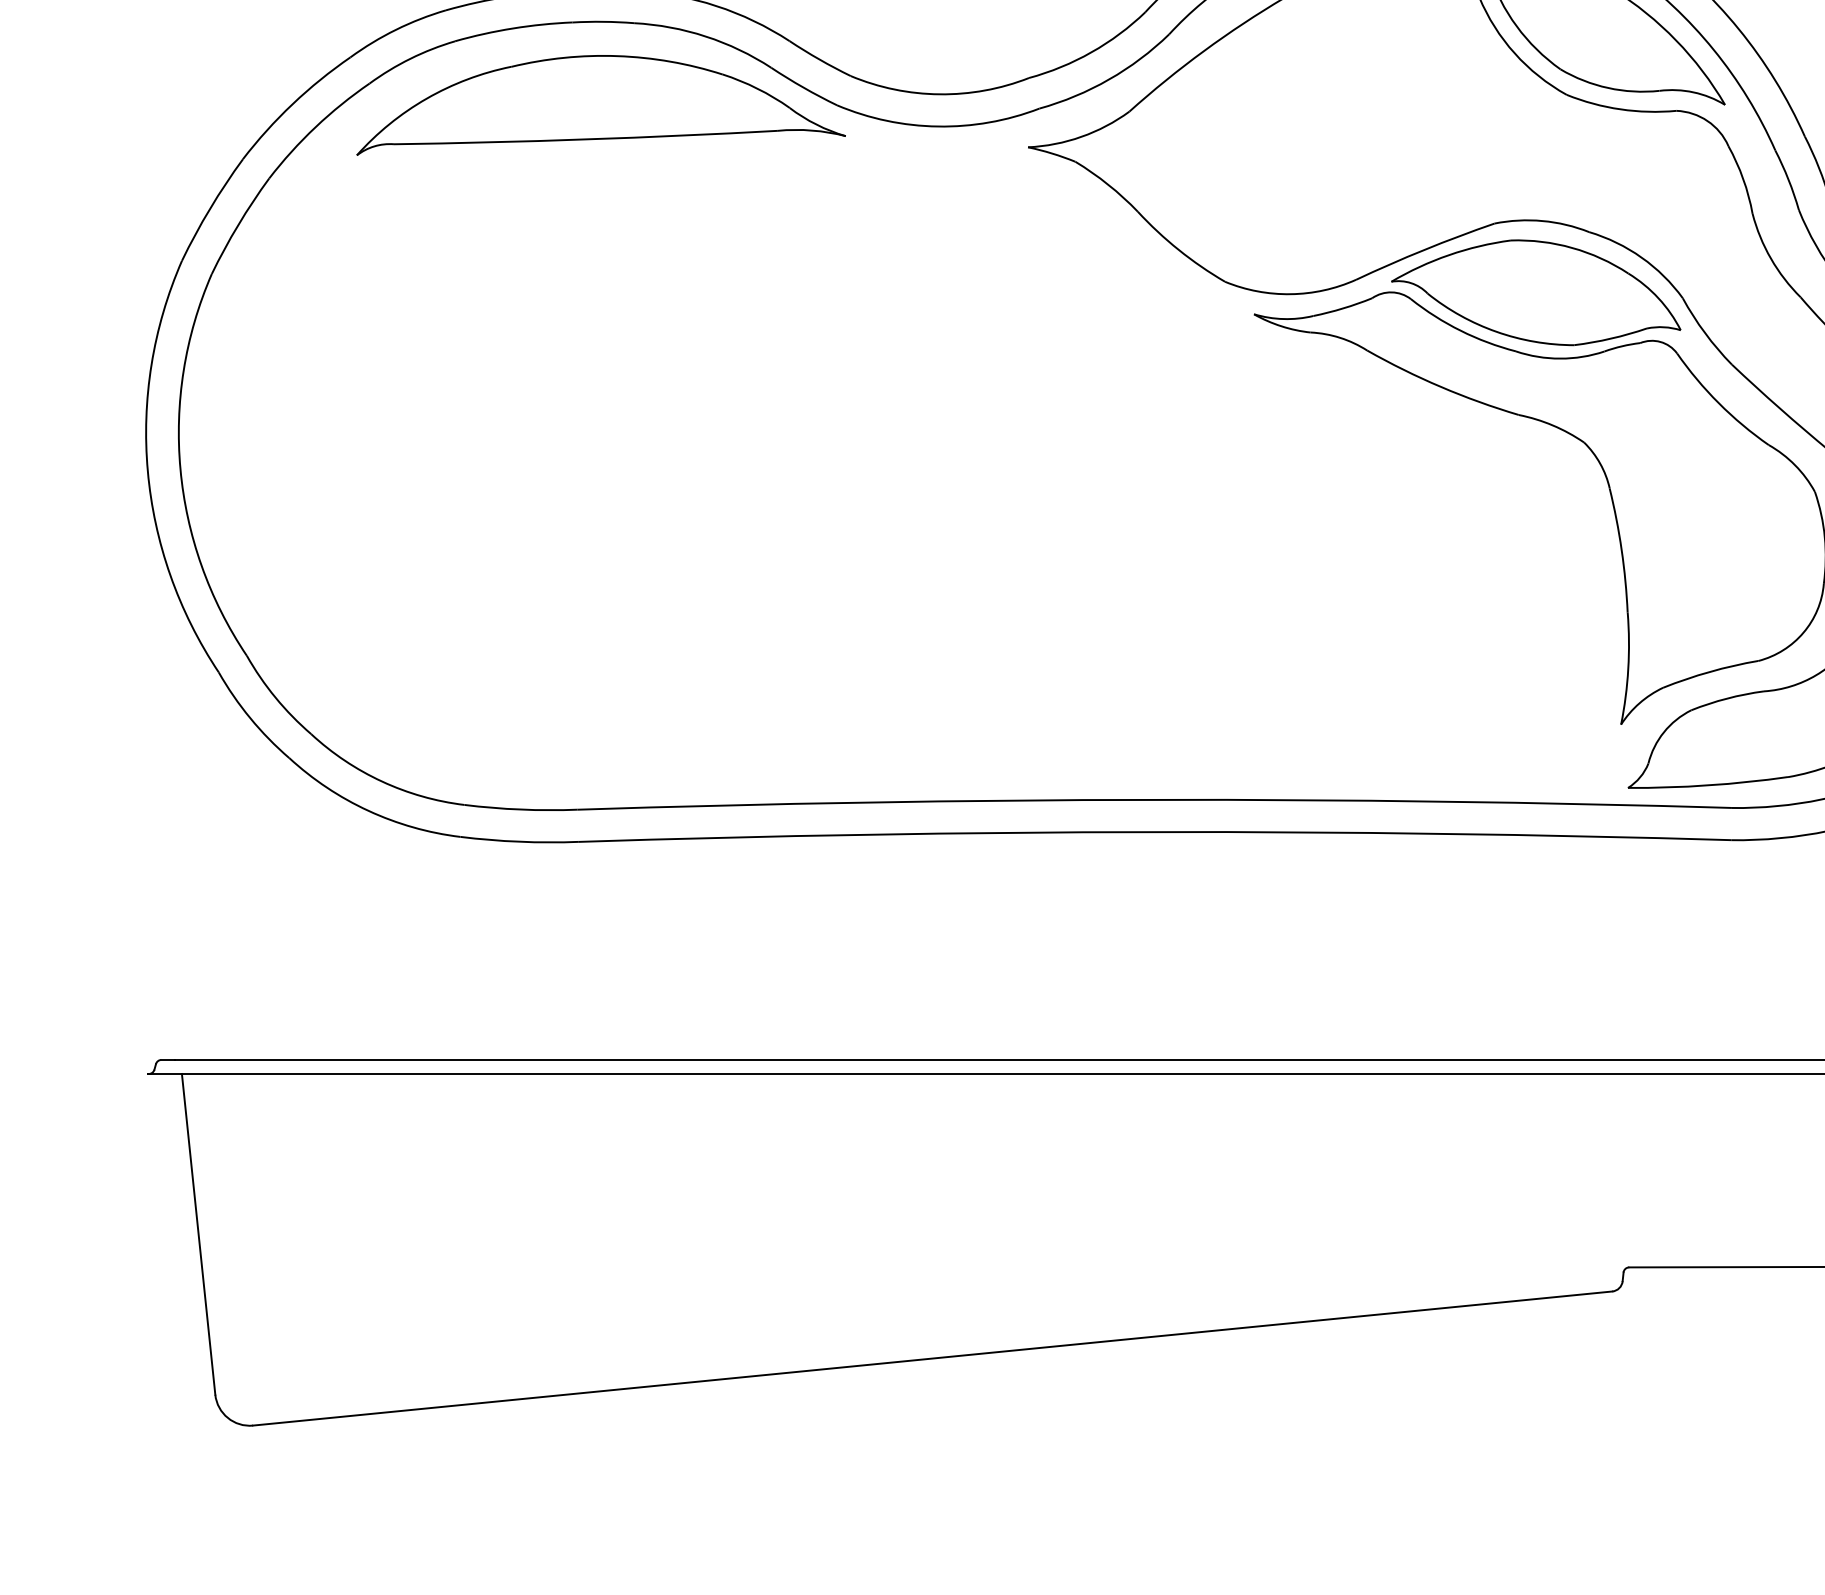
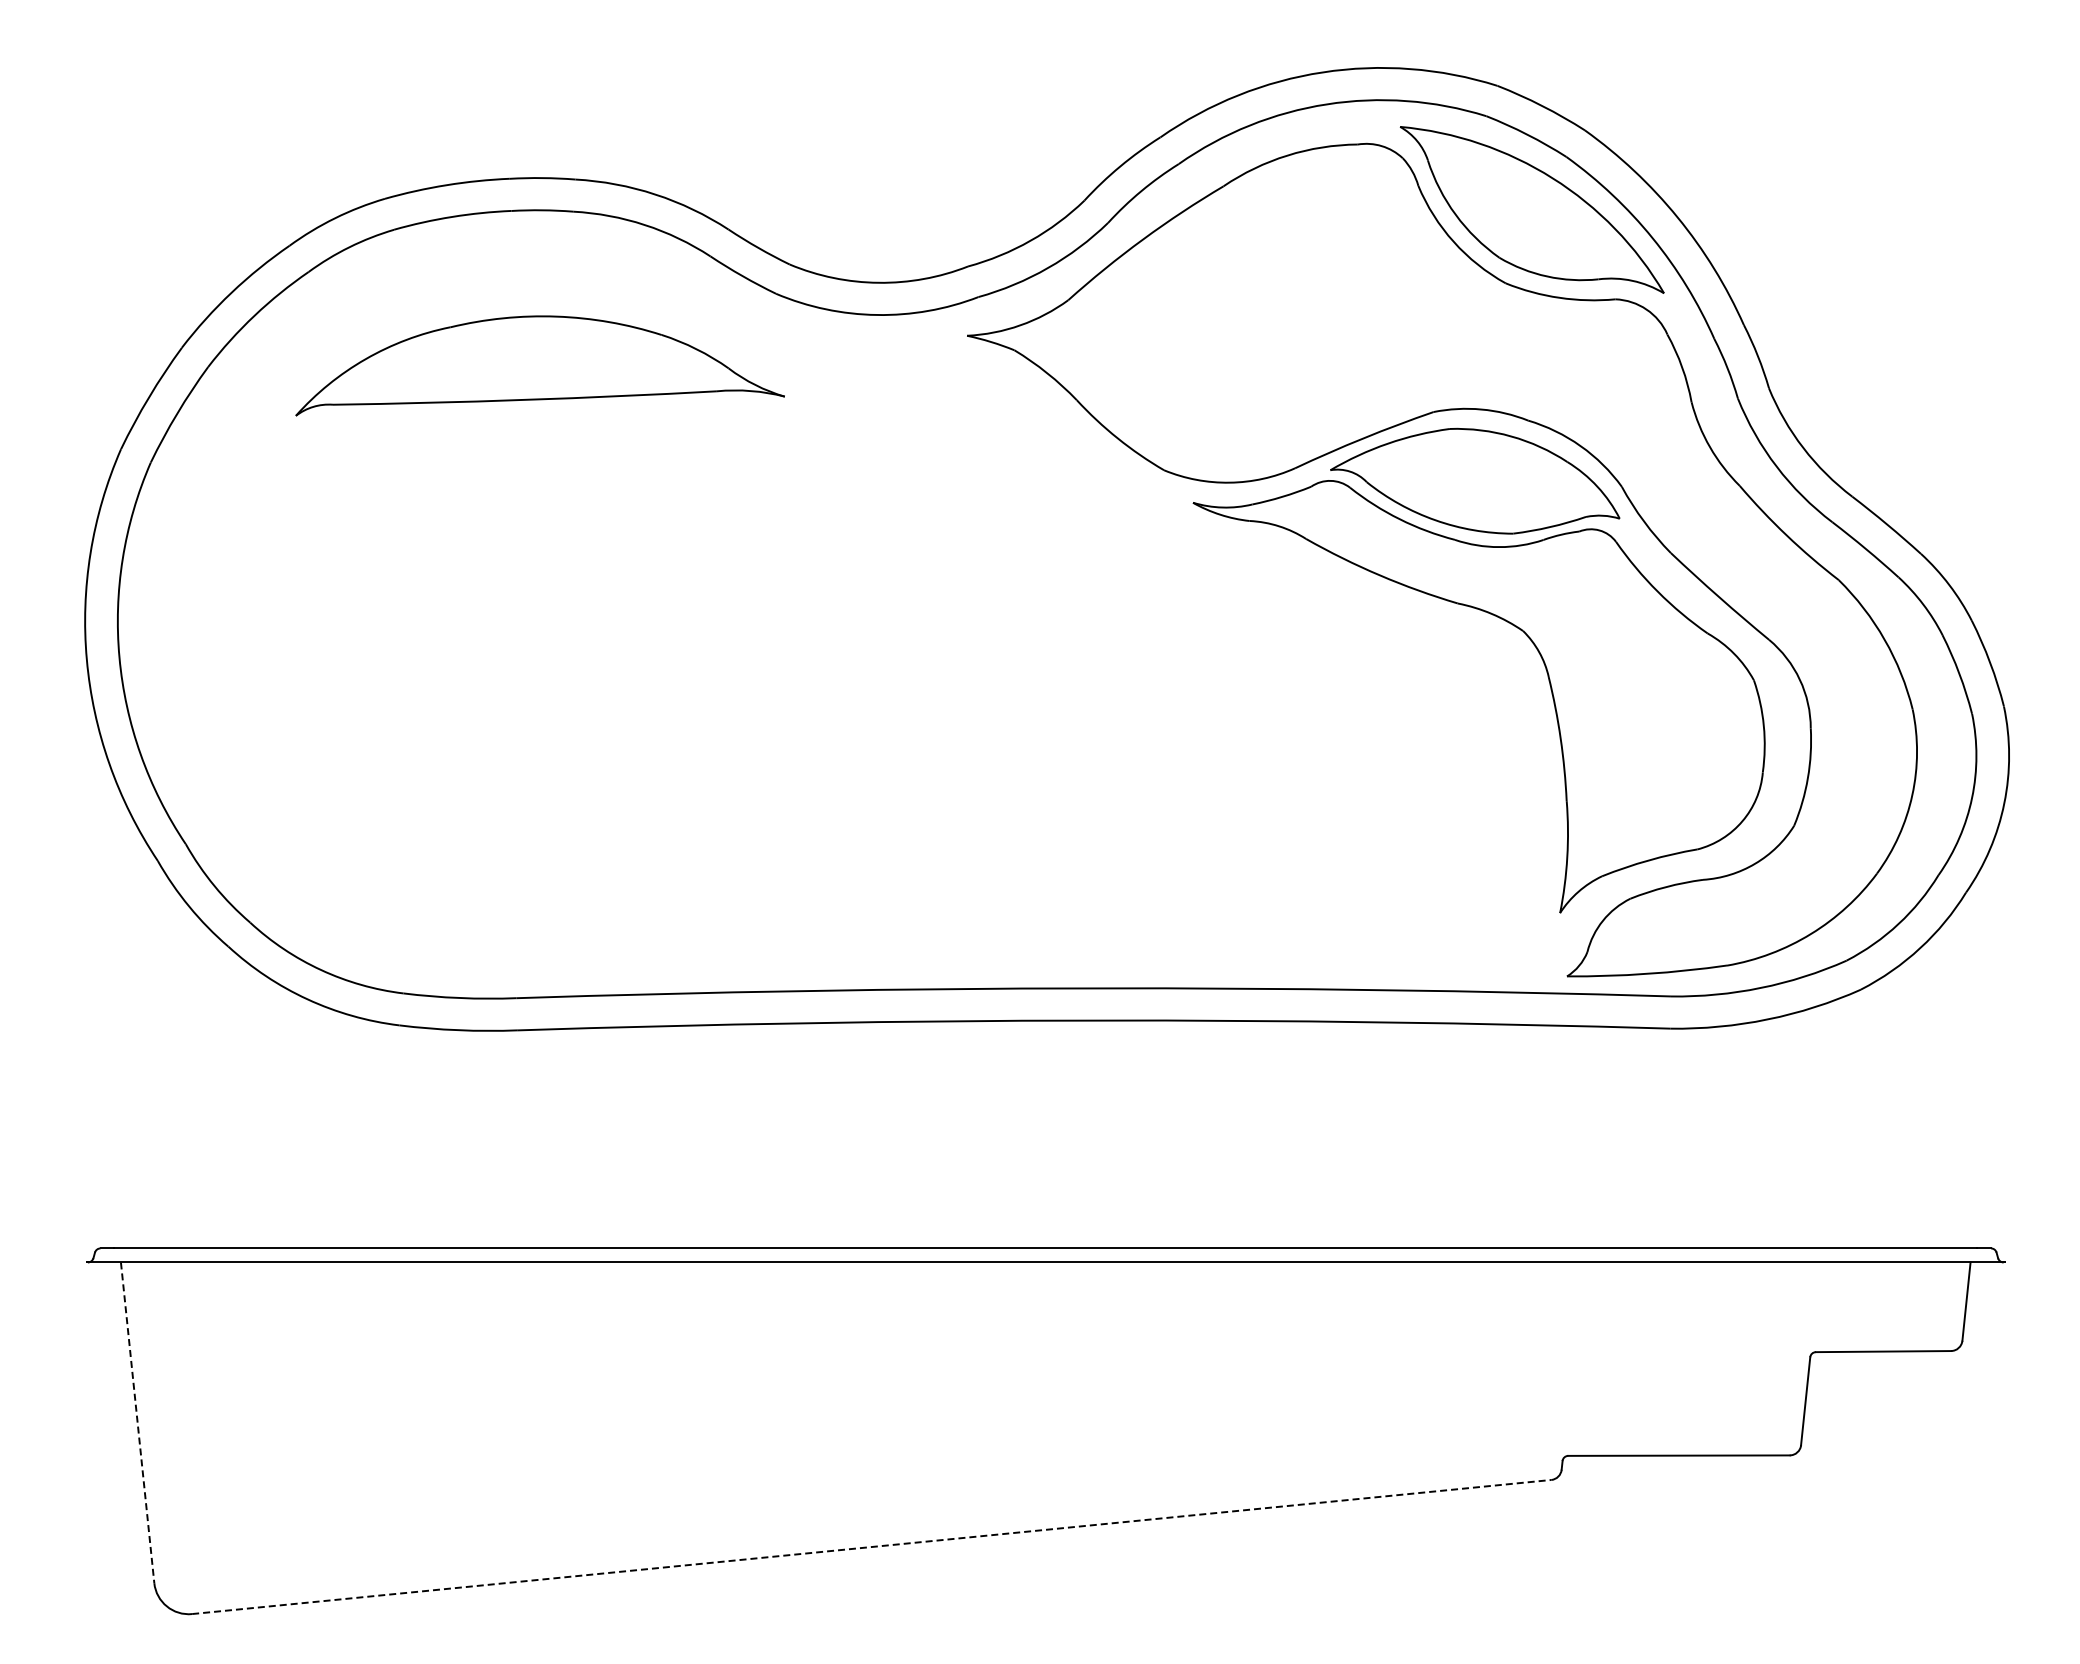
part: (600, 105) -> (539, 365), moved
line: (198, 1235) -> (137, 1423), solid -> dashed
line: (932, 1359) -> (871, 1547), solid -> dashed

